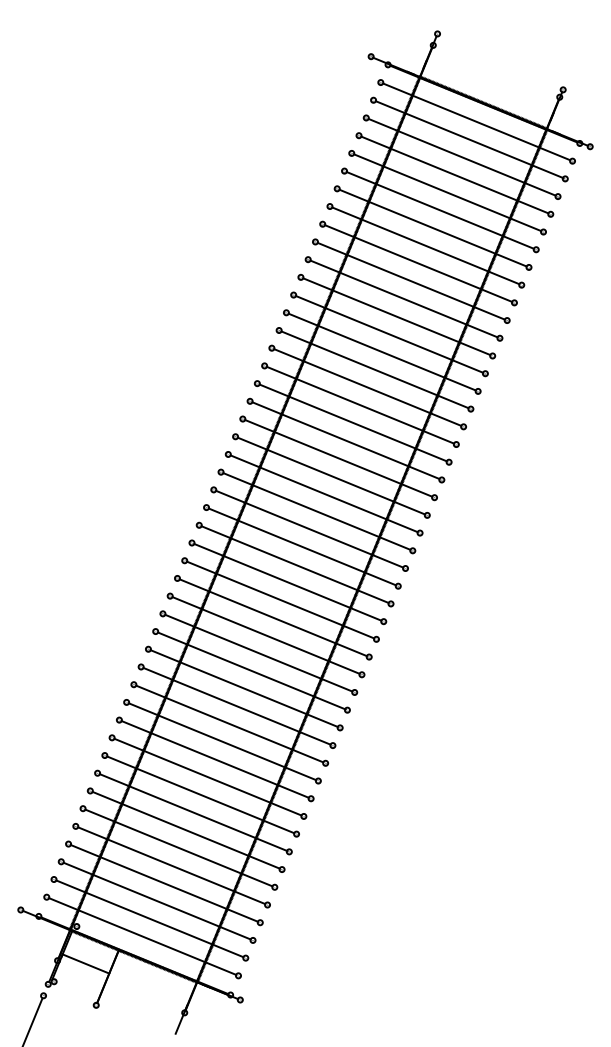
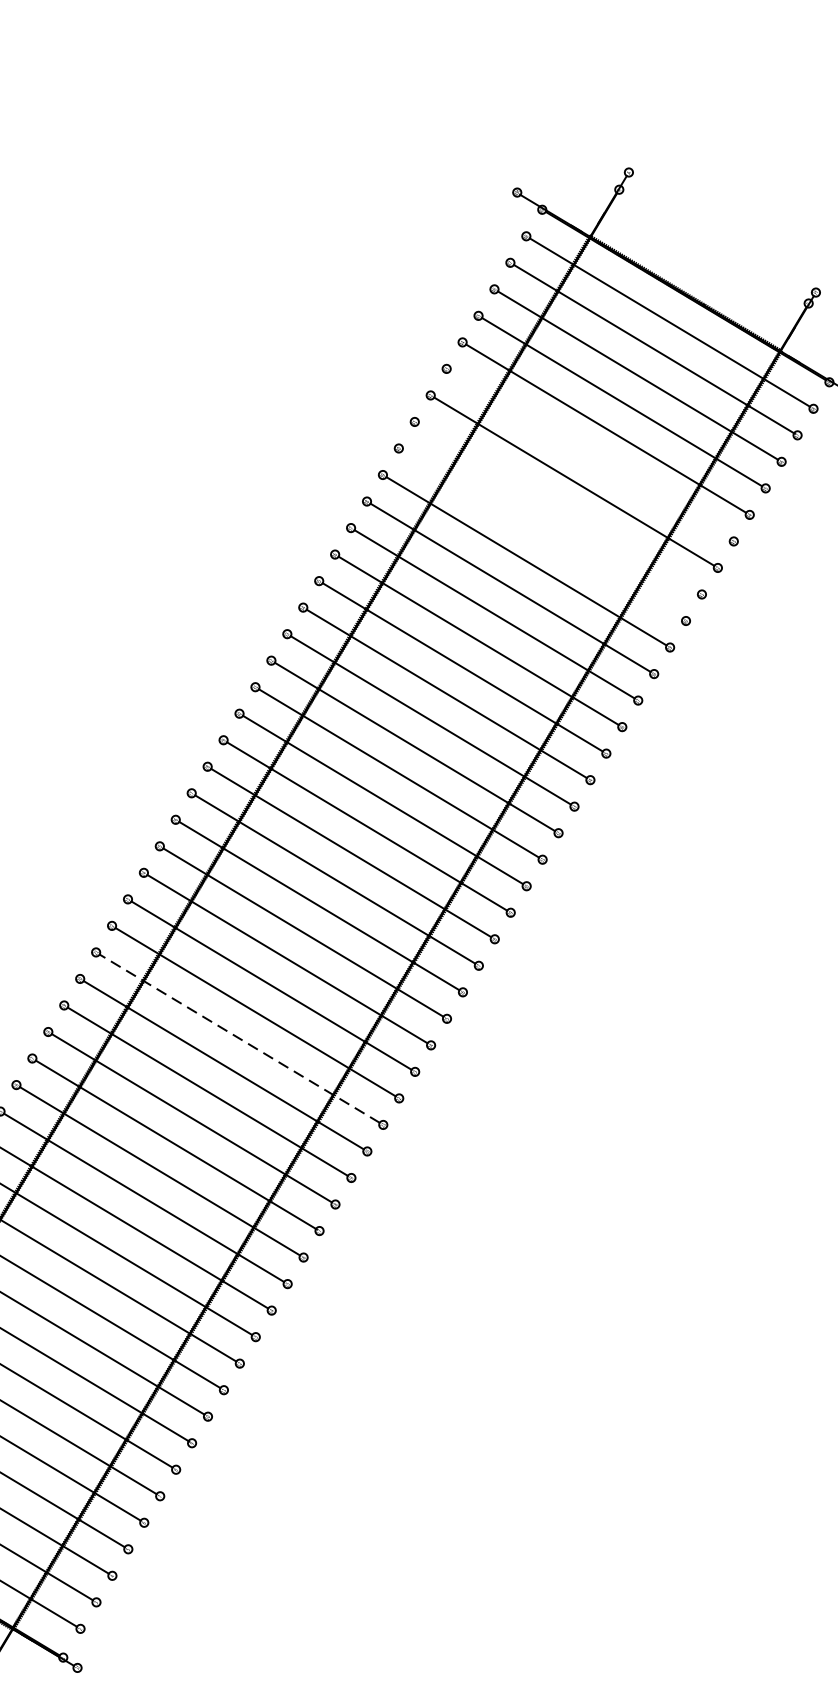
line: (439, 210) -> (588, 455), removed
line: (425, 245) -> (557, 507), removed
line: (418, 263) -> (542, 534), removed
line: (280, 599) -> (239, 1037), solid -> dashed

